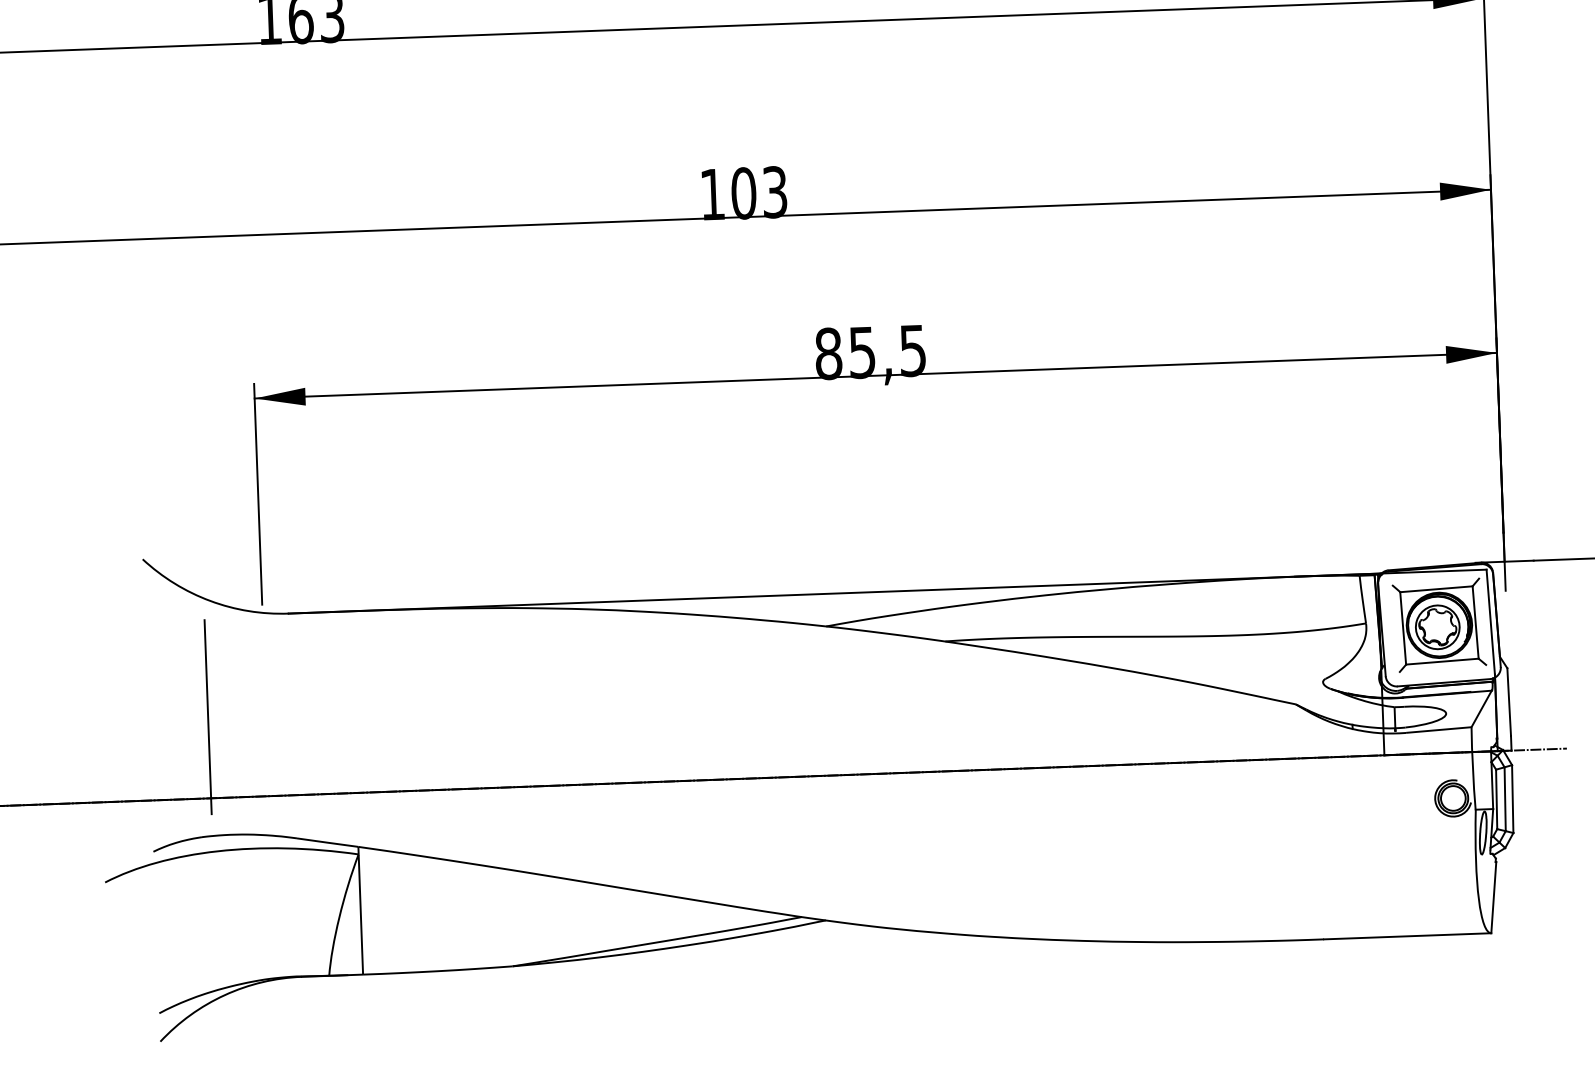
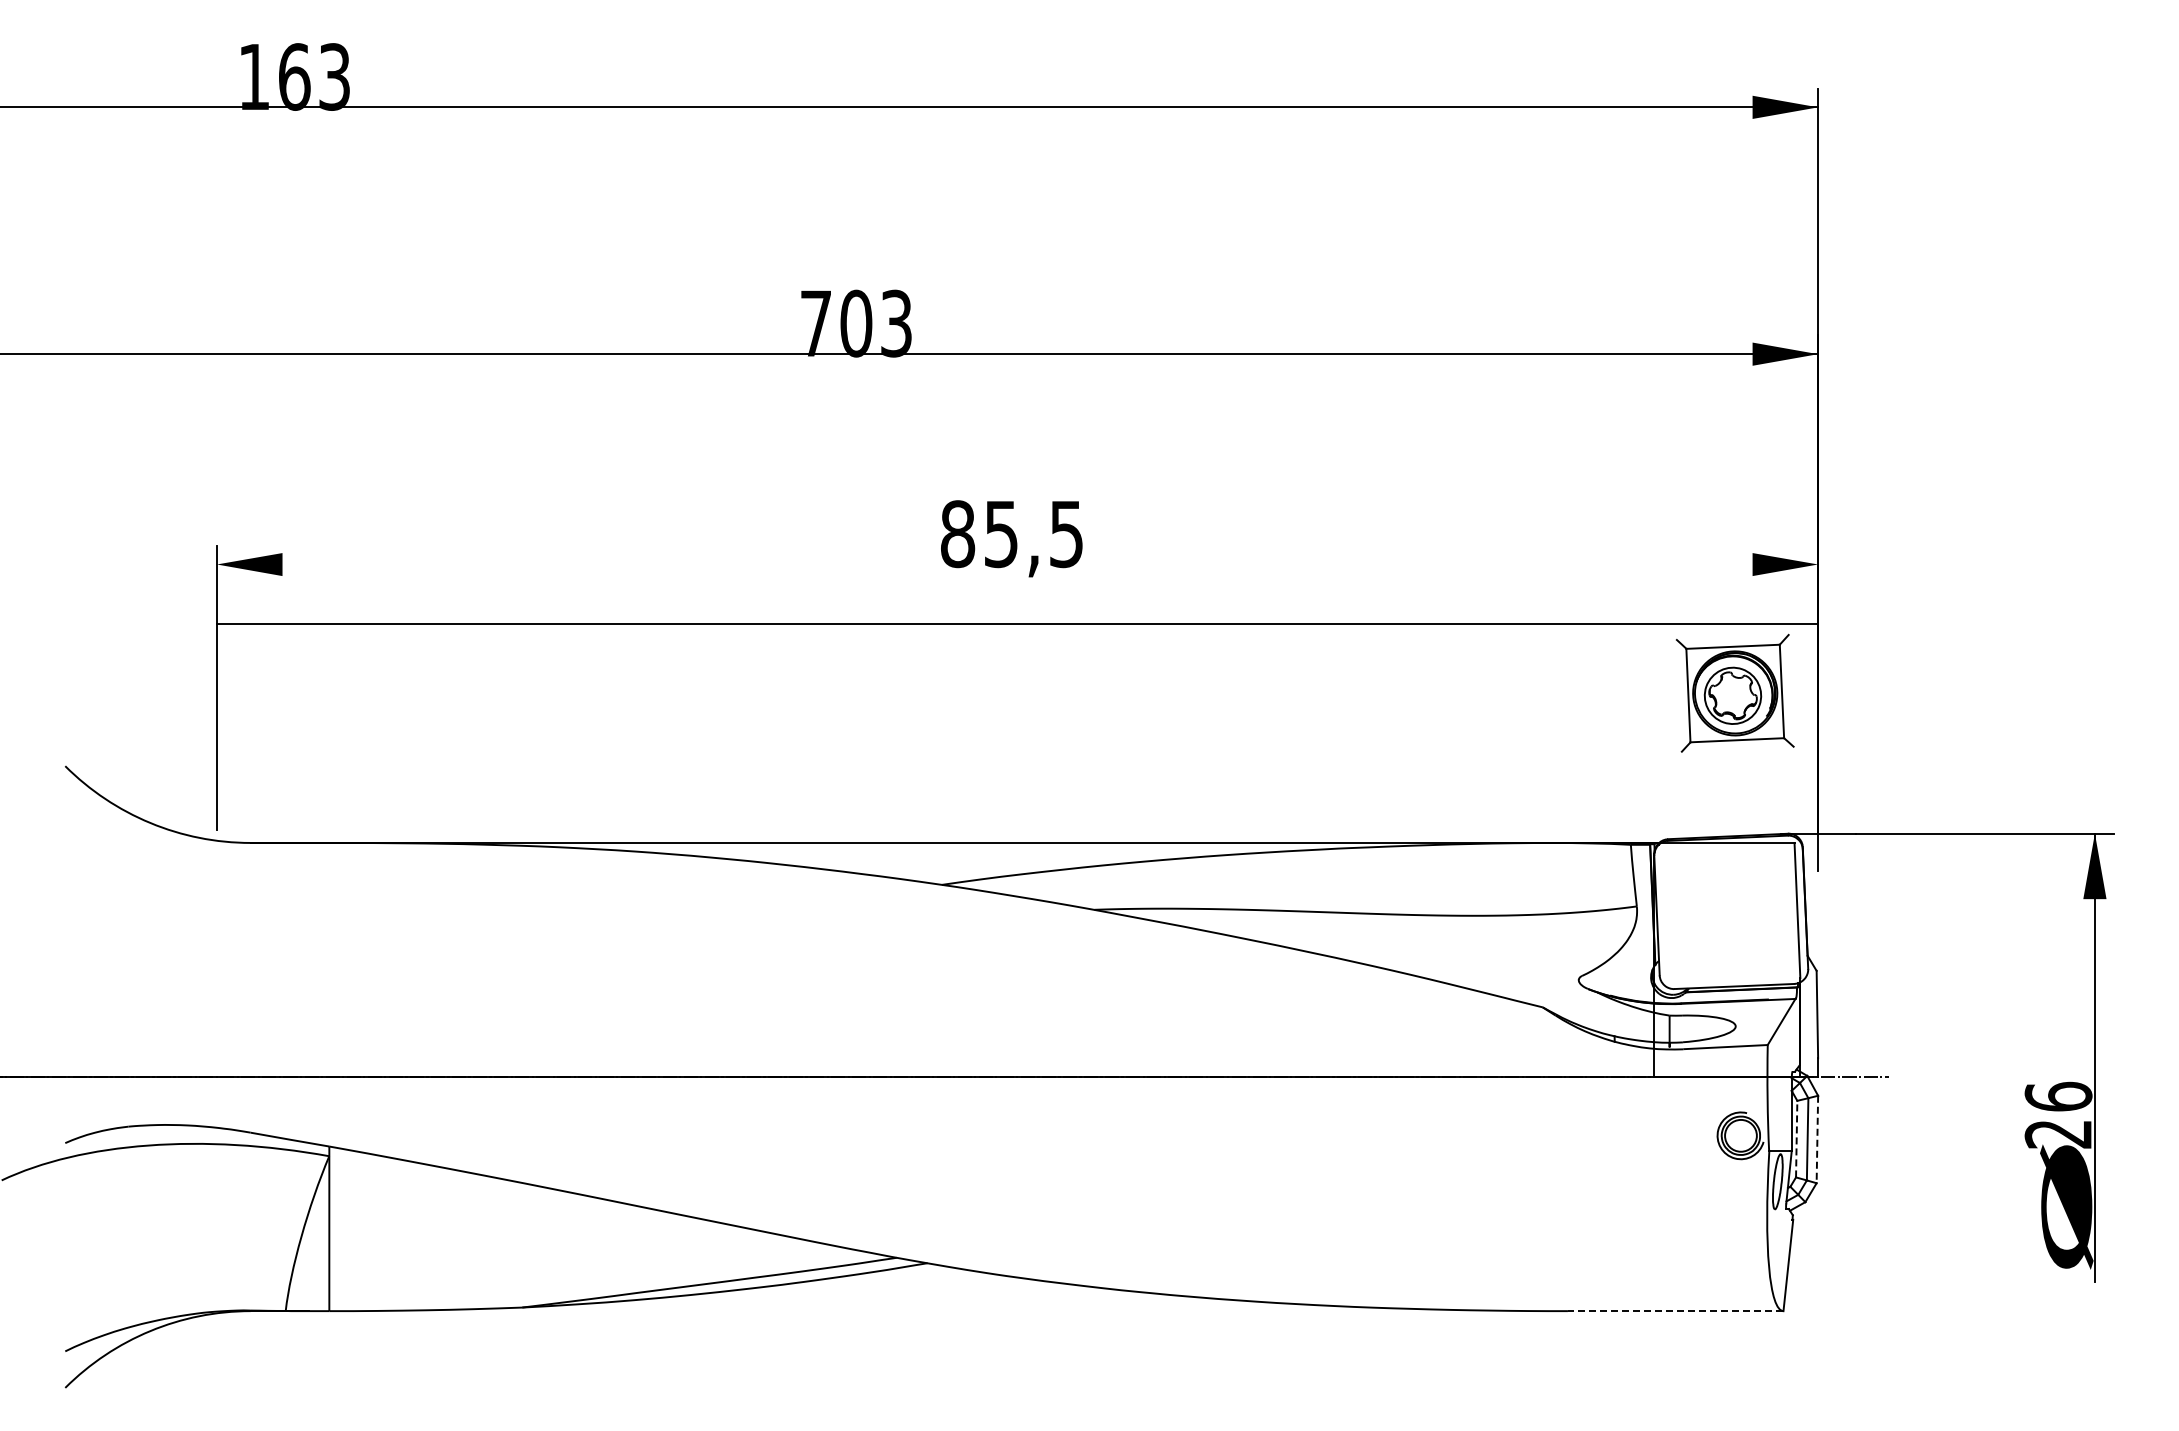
text: (712, 194) -> (815, 323), 103 -> 703
line: (875, 375) -> (1017, 624), moved
part: (1439, 624) -> (1735, 692), moved
line: (208, 717) -> (142, 972), removed
line: (1496, 798) -> (1796, 1138), solid -> dashed
line: (1512, 799) -> (1817, 1139), solid -> dashed
line: (1407, 936) -> (1675, 1311), solid -> dashed

